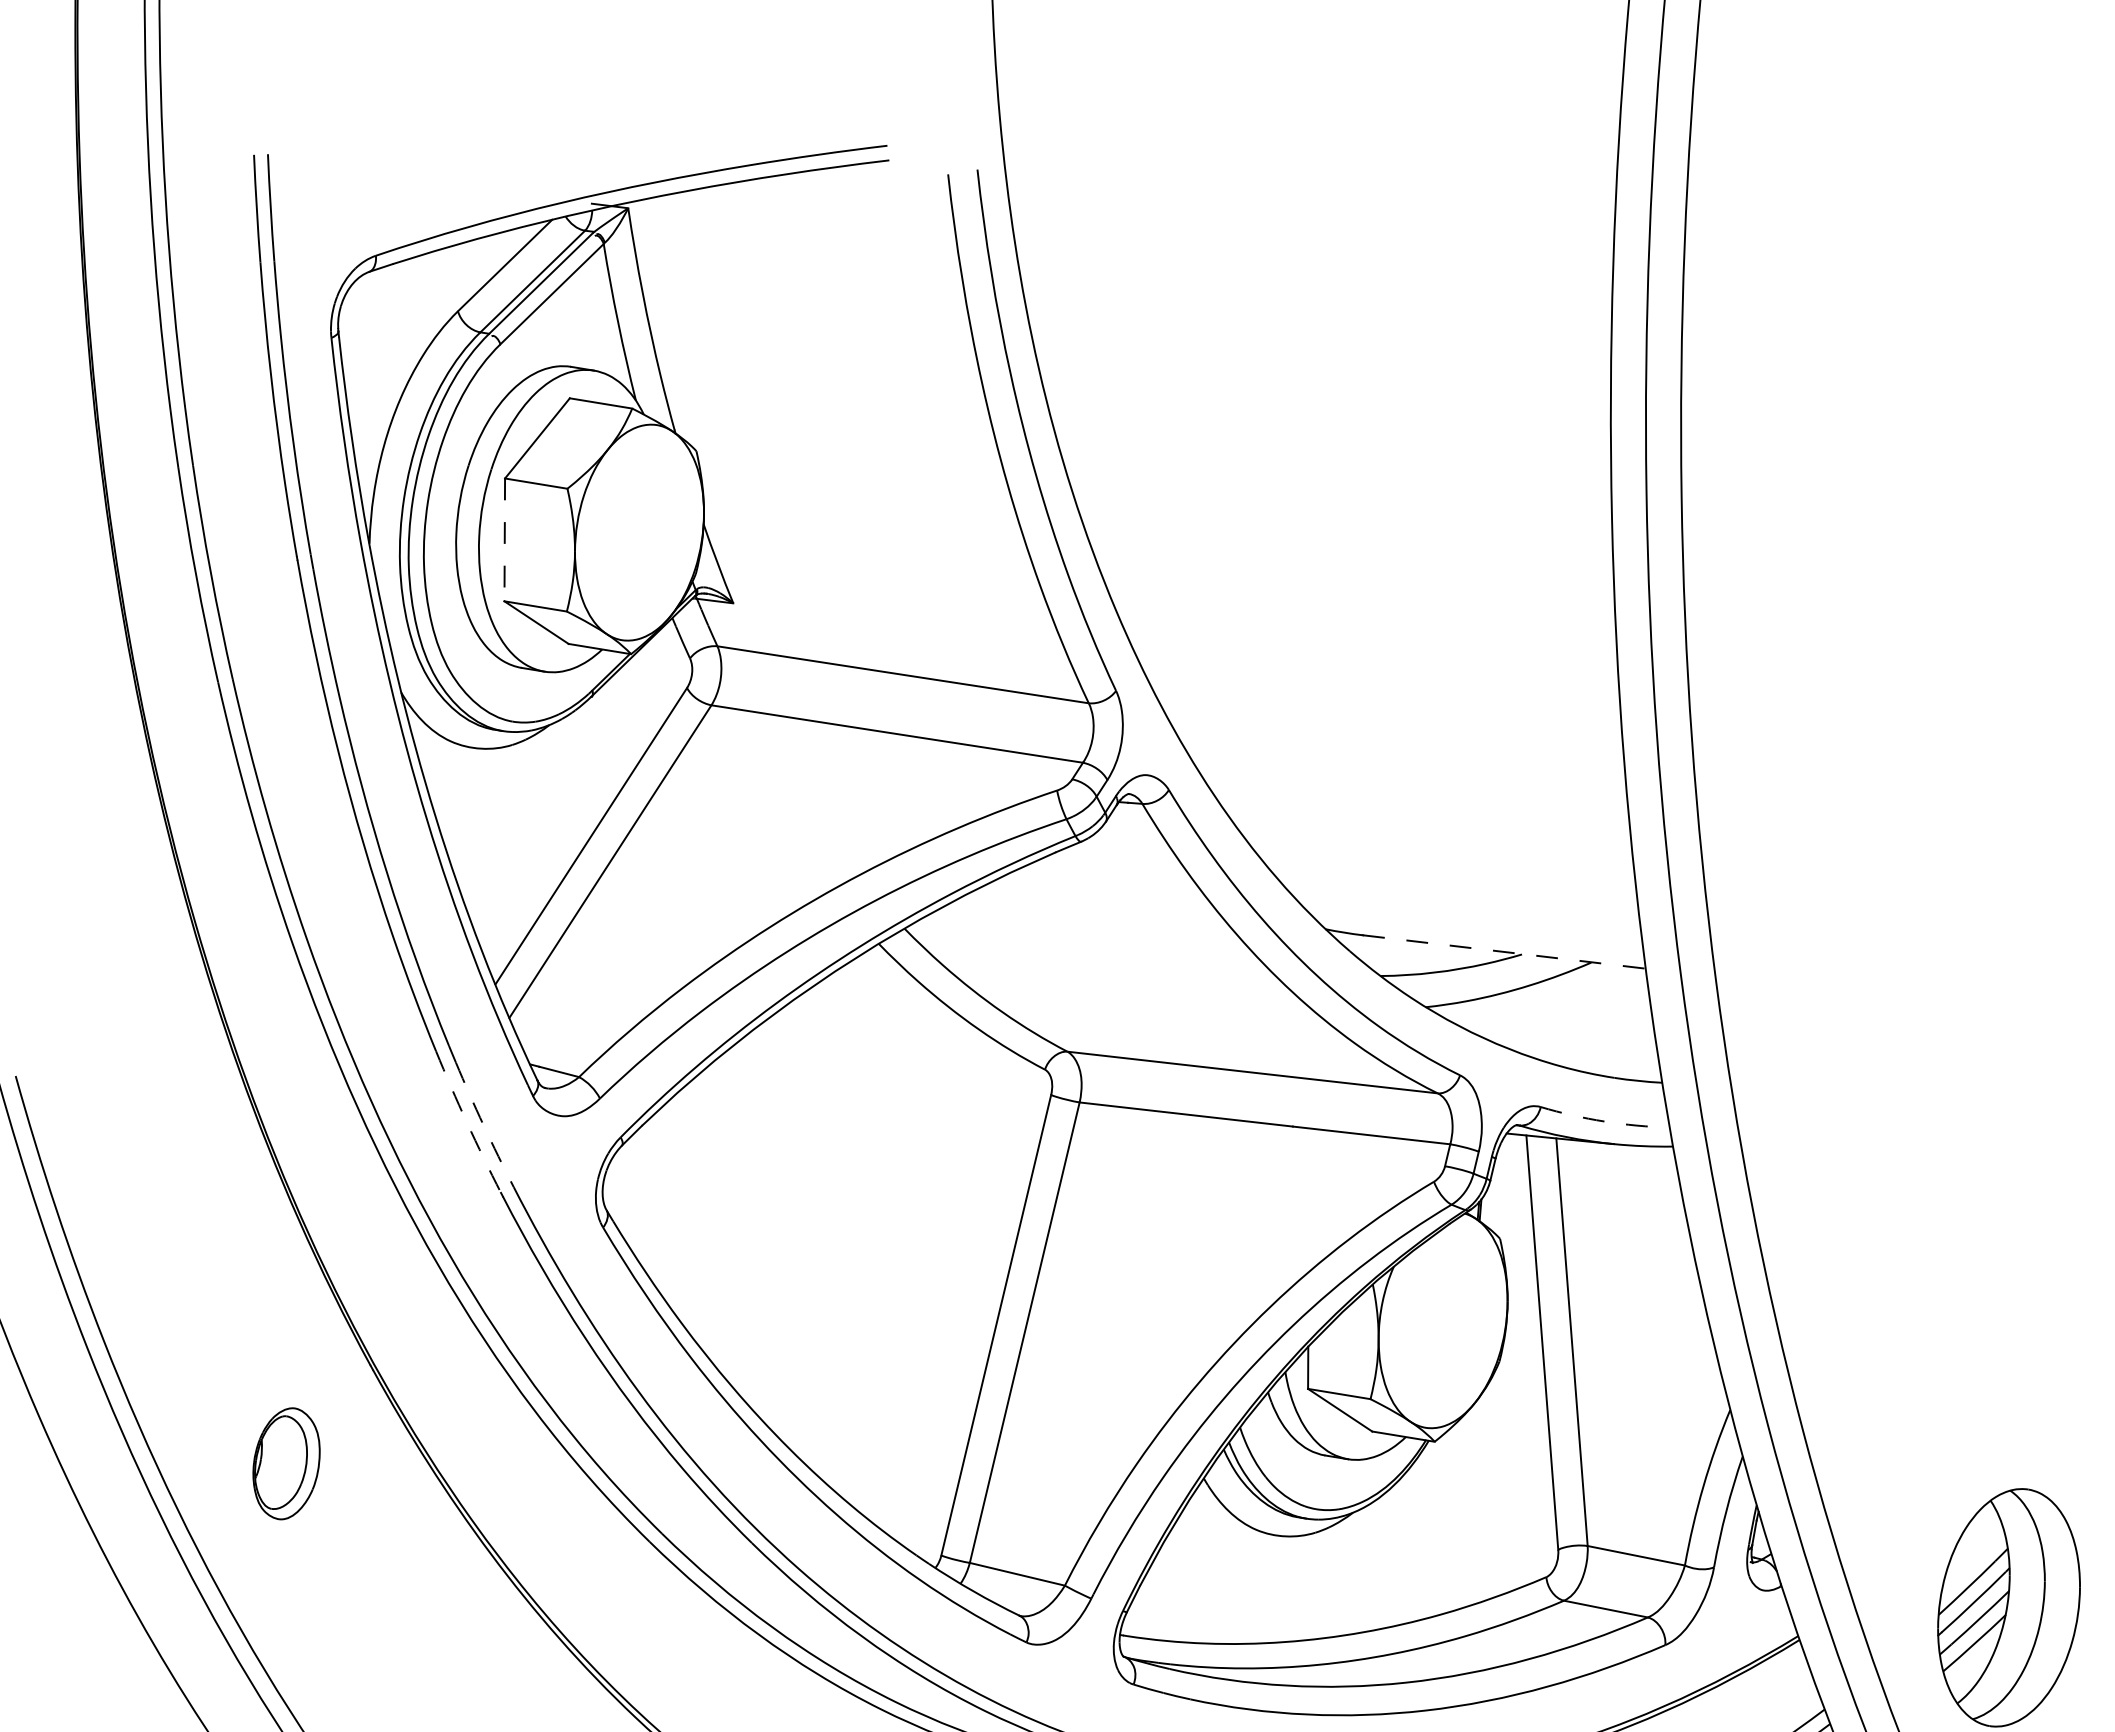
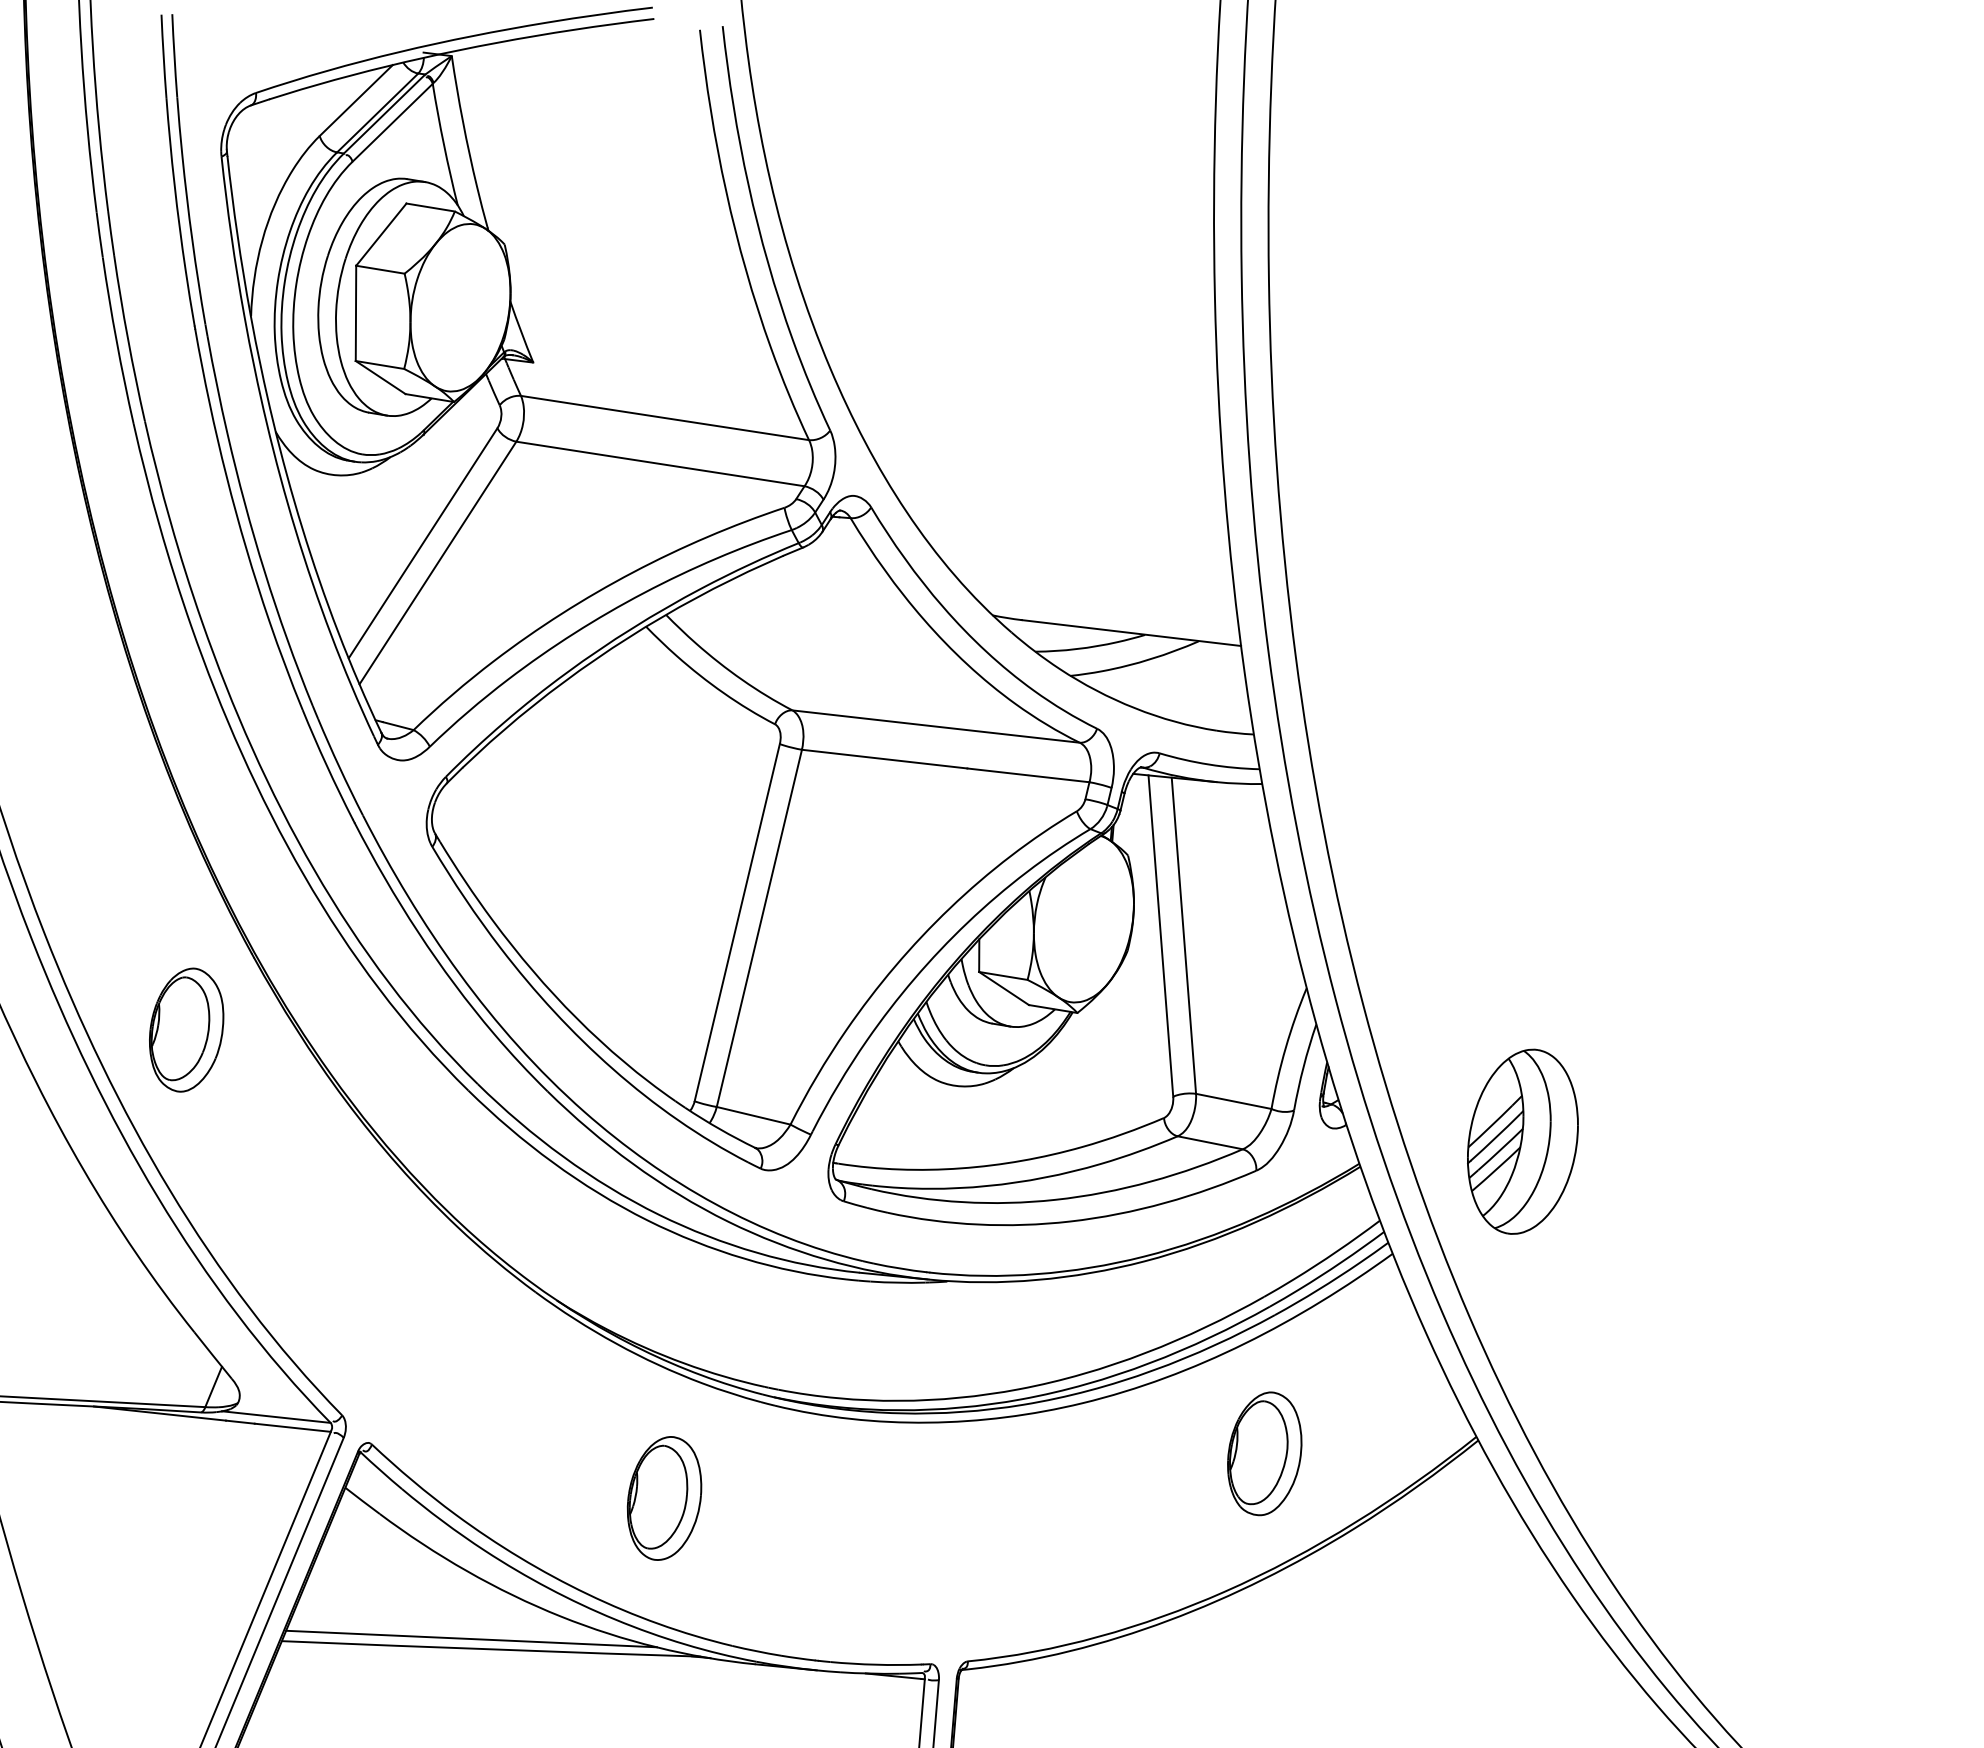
line: (505, 540) -> (356, 313), dashed -> solid
line: (1504, 952) -> (1131, 633), dashed -> solid
arc: (1605, 1121) -> (1209, 764), dashed -> solid
arc: (466, 1122) -> (326, 765), dashed -> solid
arc: (483, 1125) -> (339, 767), dashed -> solid
part: (286, 1463) -> (186, 1029), size x1.43

